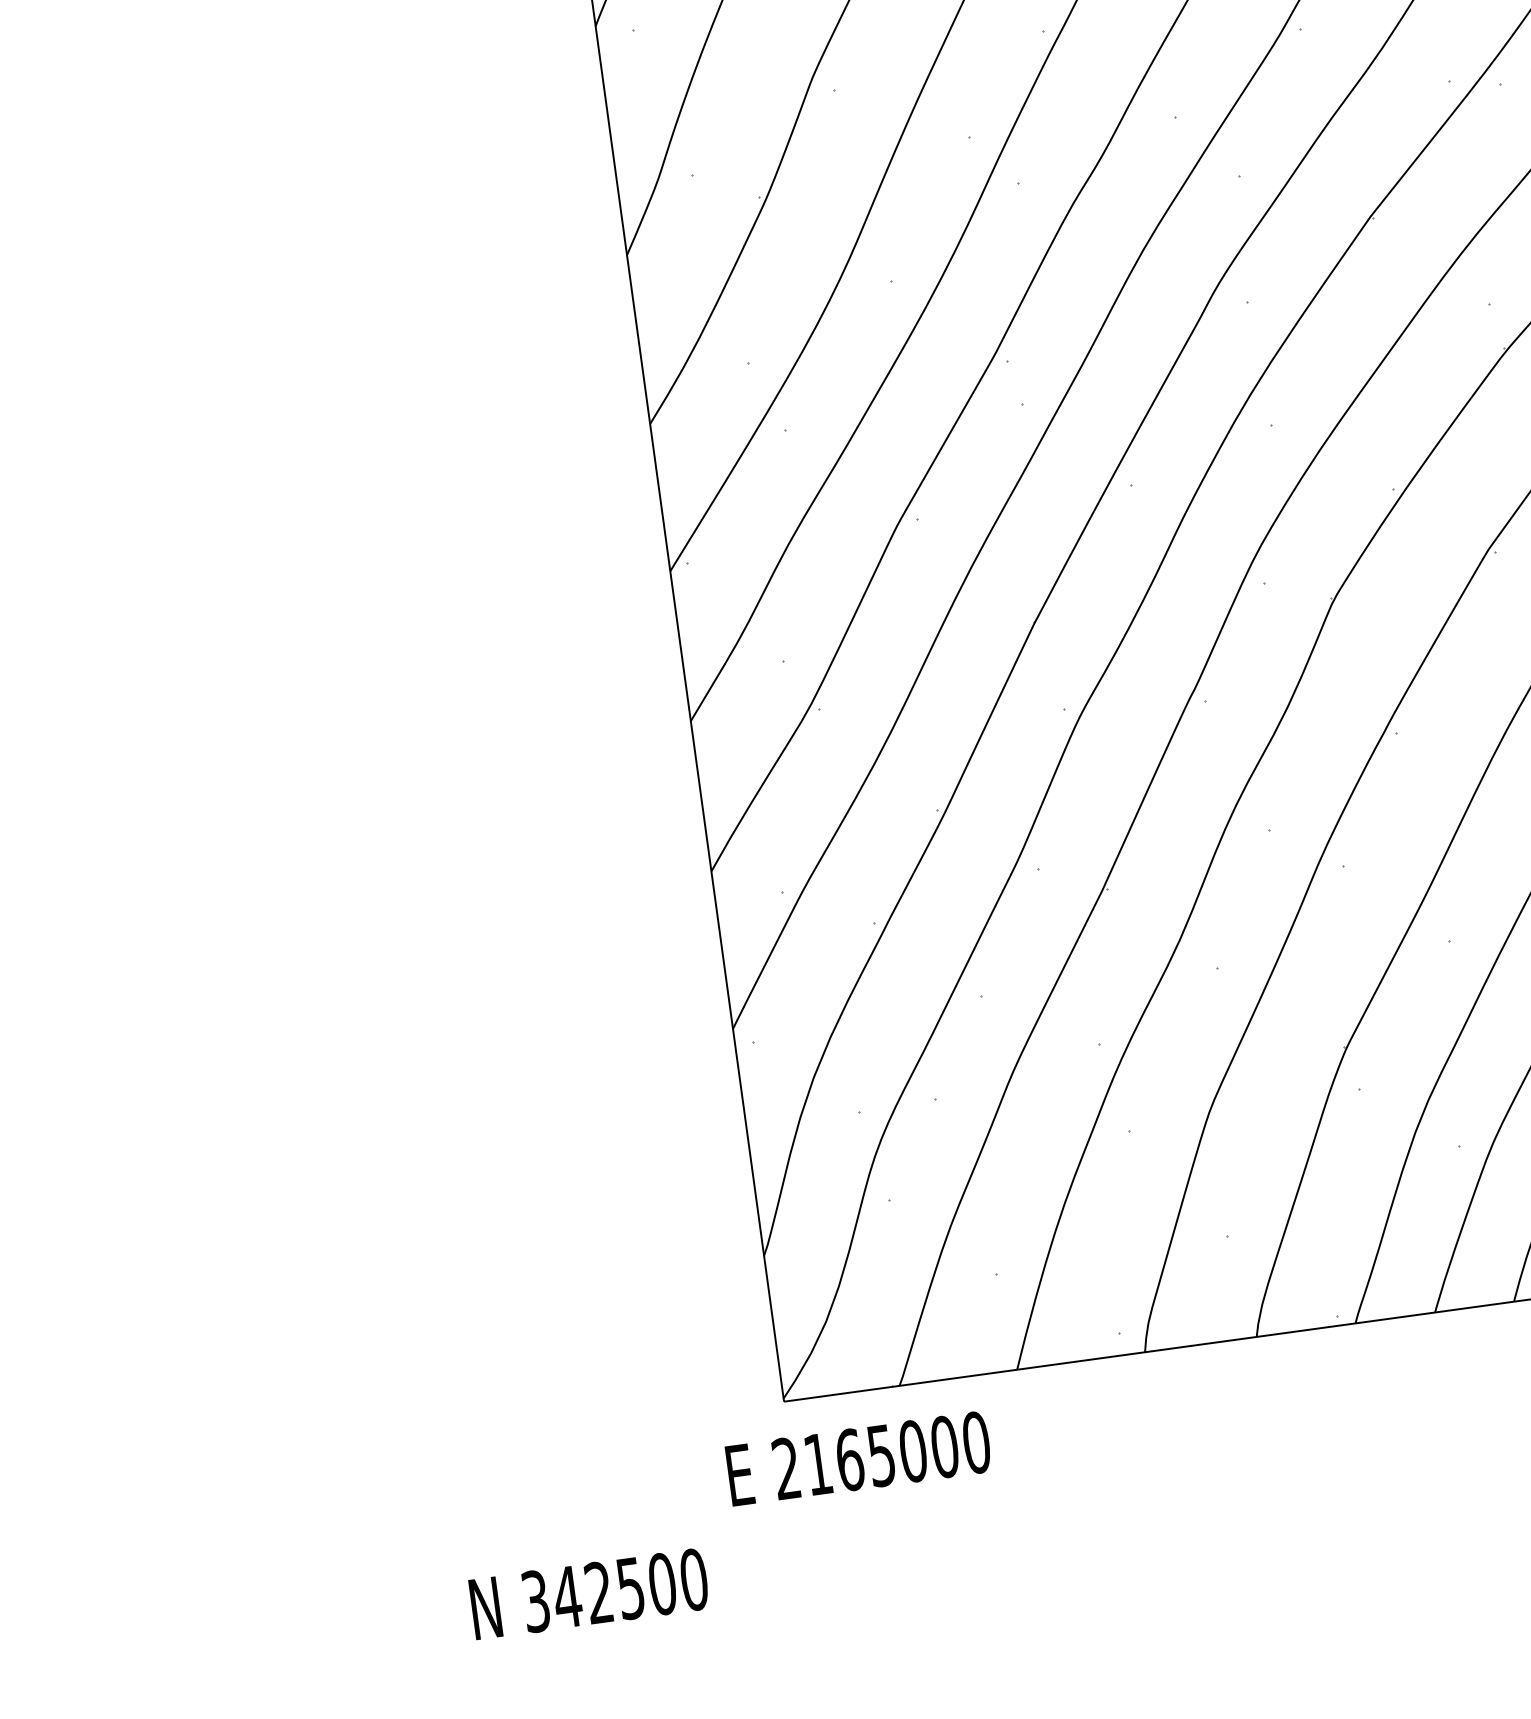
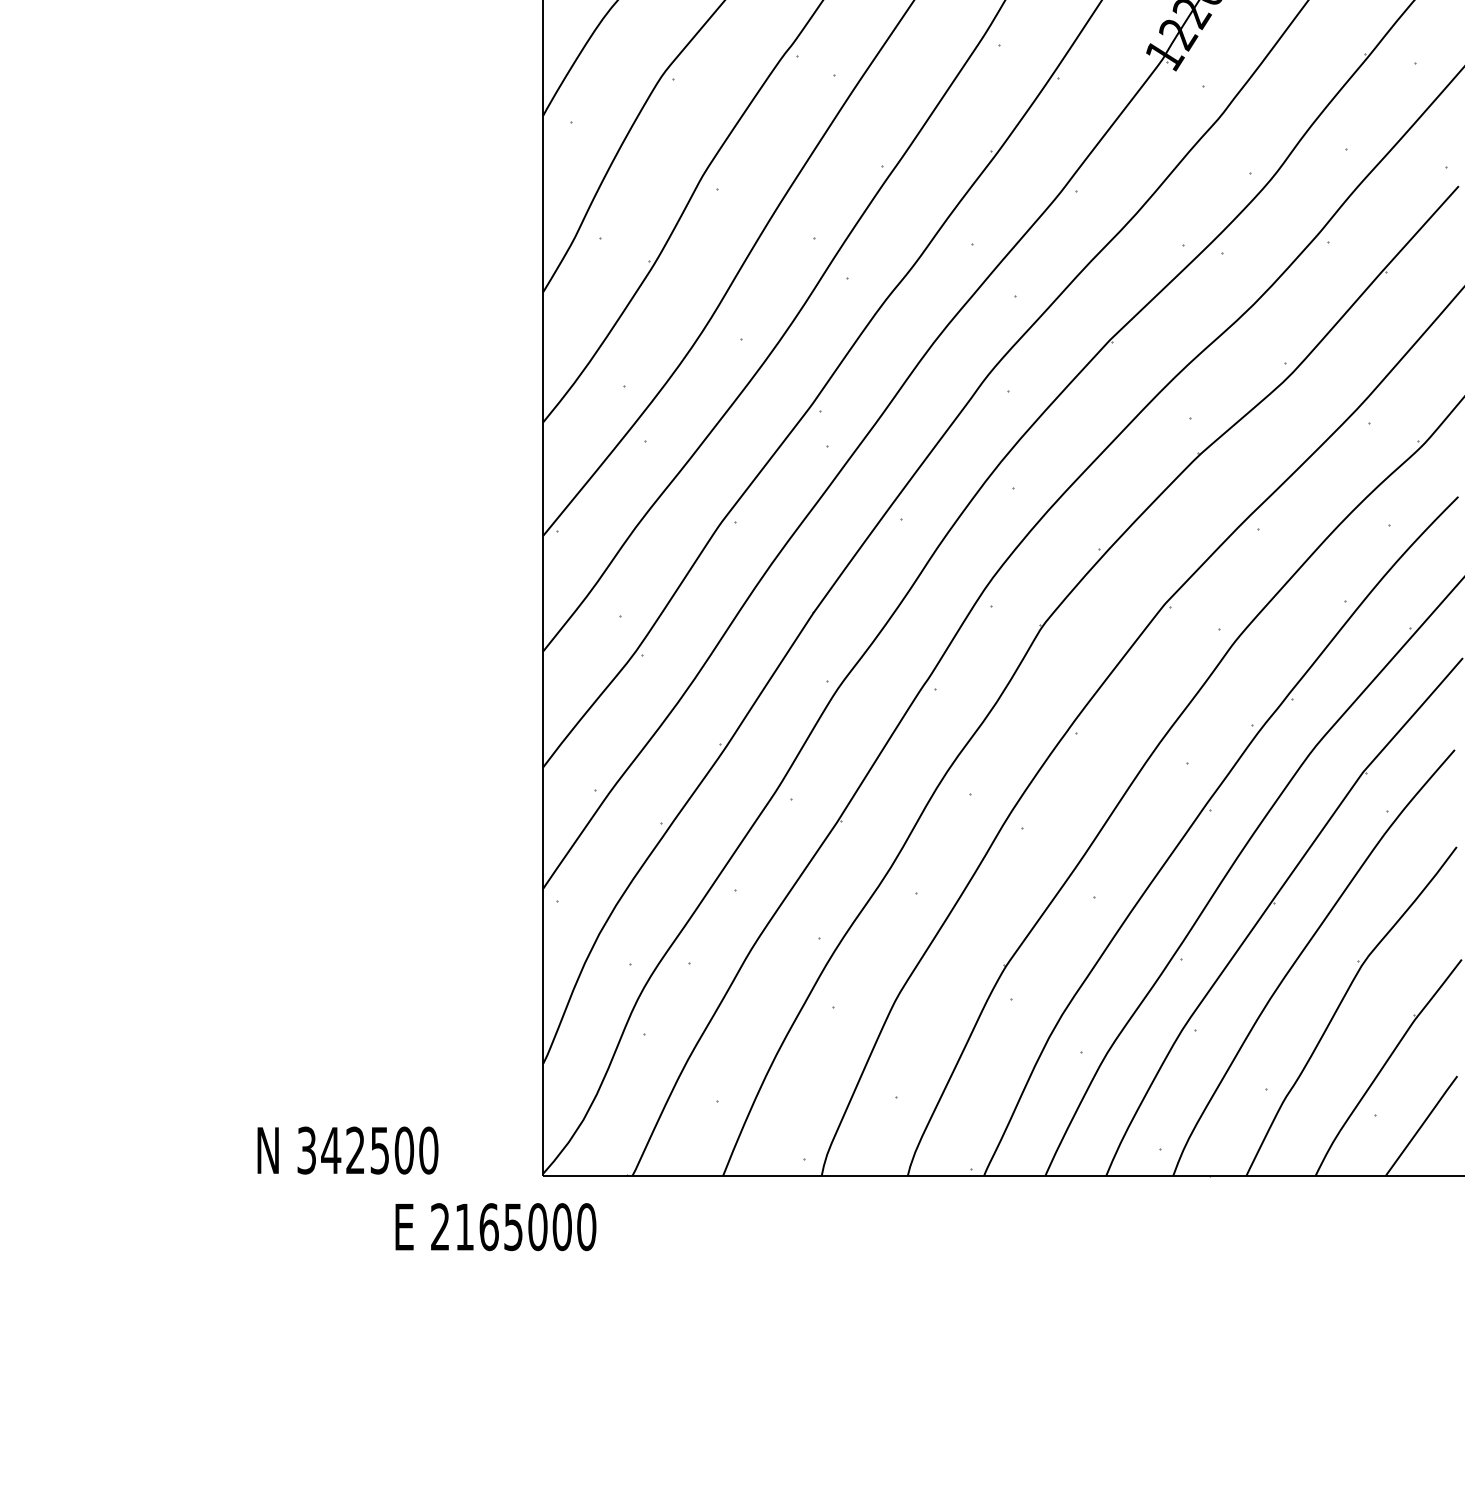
text: (858, 1459) -> (495, 1227), moved
text: (588, 1594) -> (347, 1150), moved

